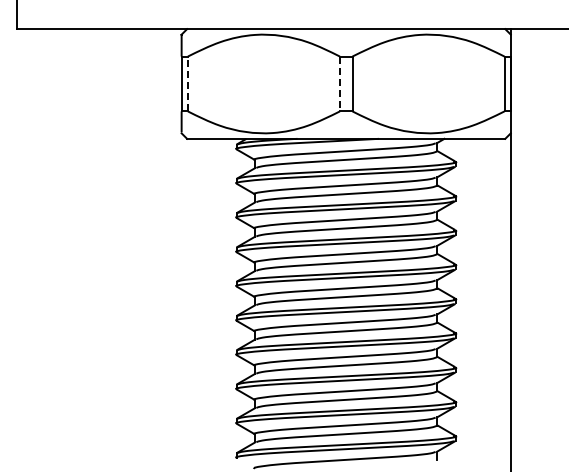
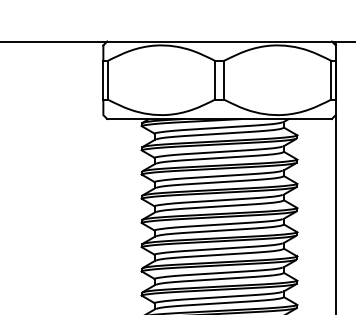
line: (187, 83) -> (107, 79), dashed -> solid
line: (339, 84) -> (214, 80), dashed -> solid

